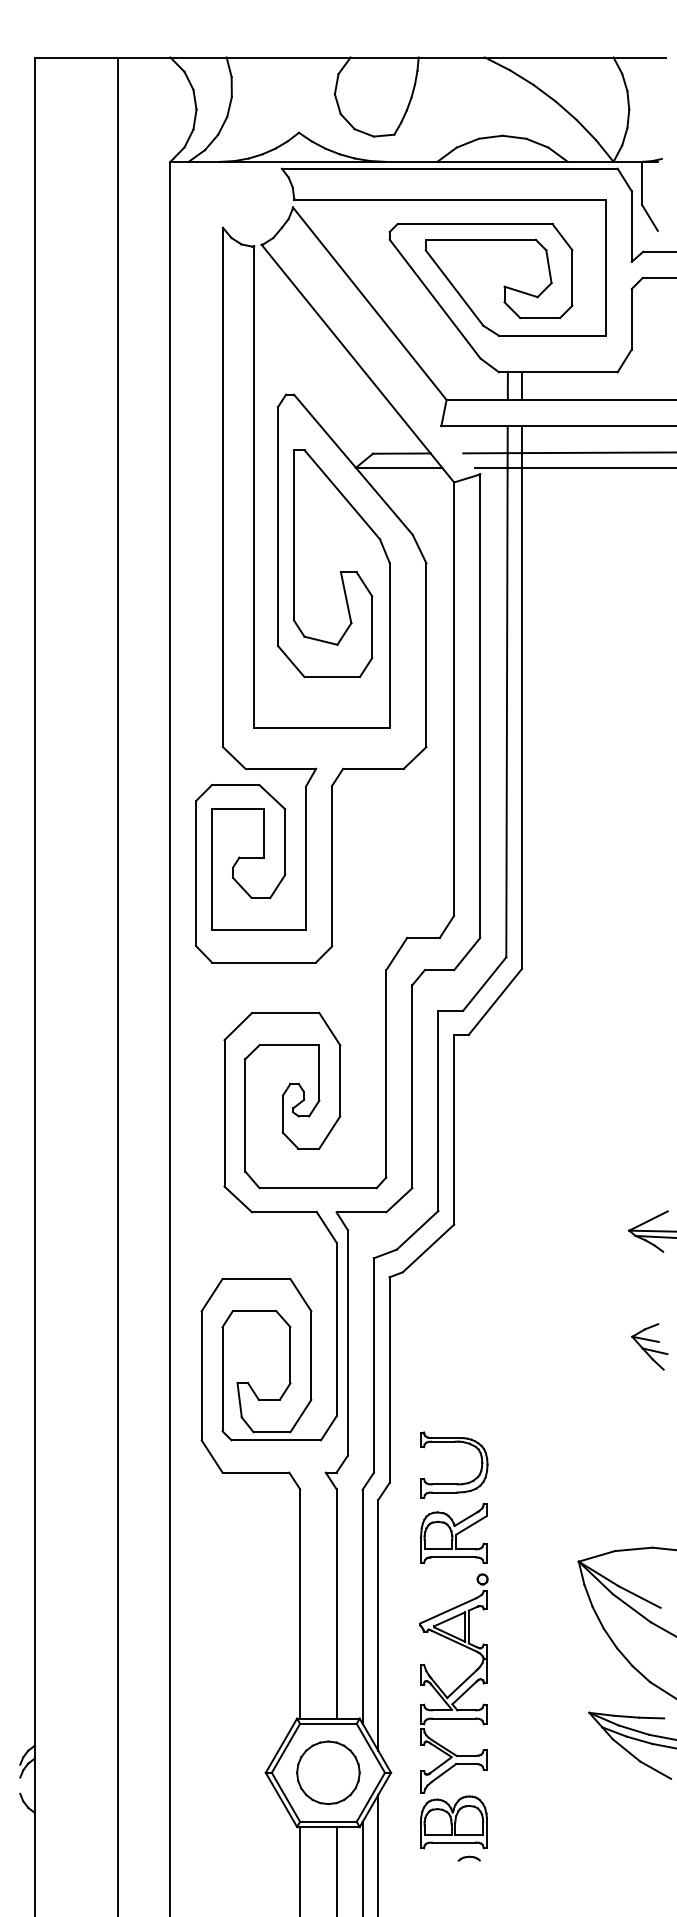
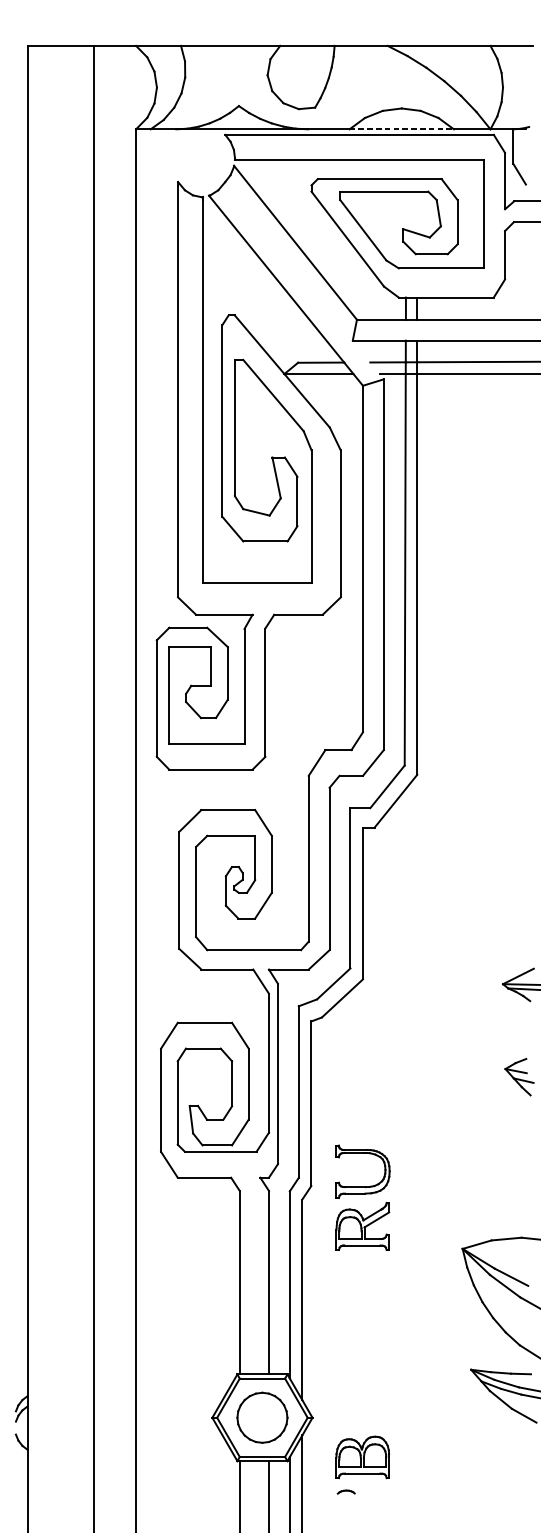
line: (503, 161) -> (402, 129), solid -> dashed
part: (453, 1683) -> (362, 1346), removed
part: (468, 1858) -> (345, 1491), moved

